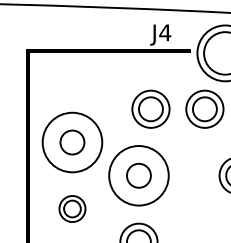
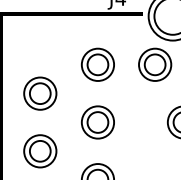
part: (150, 108) -> (97, 64), moved
circle: (72, 142) -> (40, 93), size x0.62
circle: (138, 175) -> (97, 122), size x0.62
part: (72, 208) -> (40, 150), size x1.43

